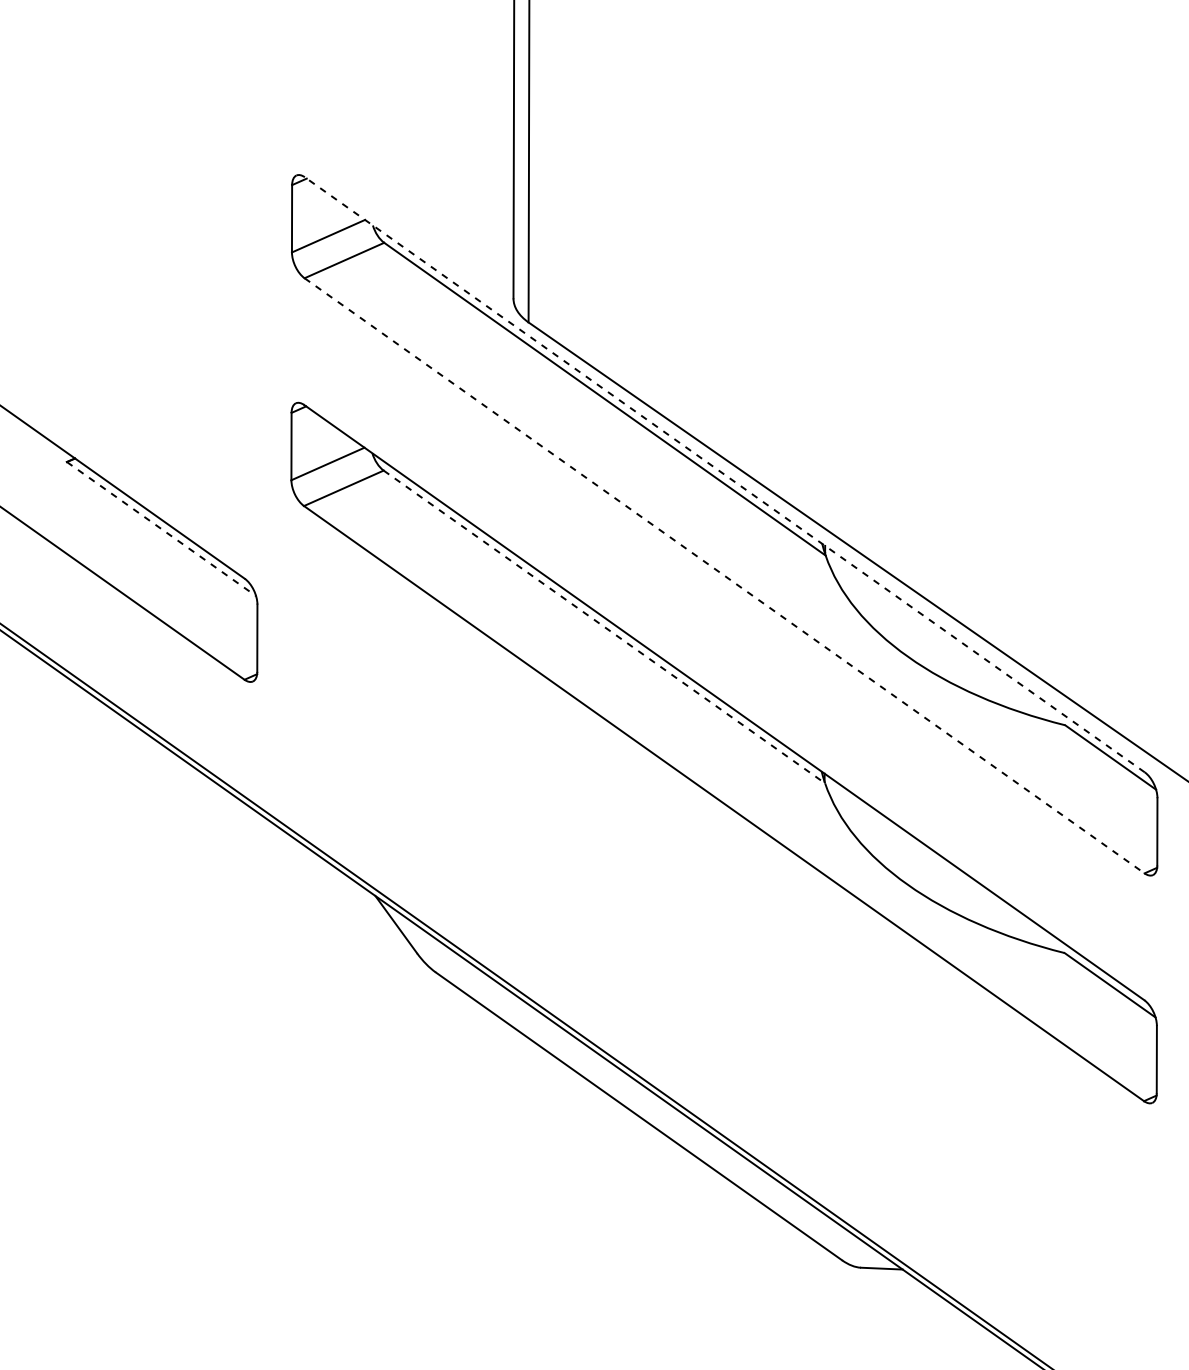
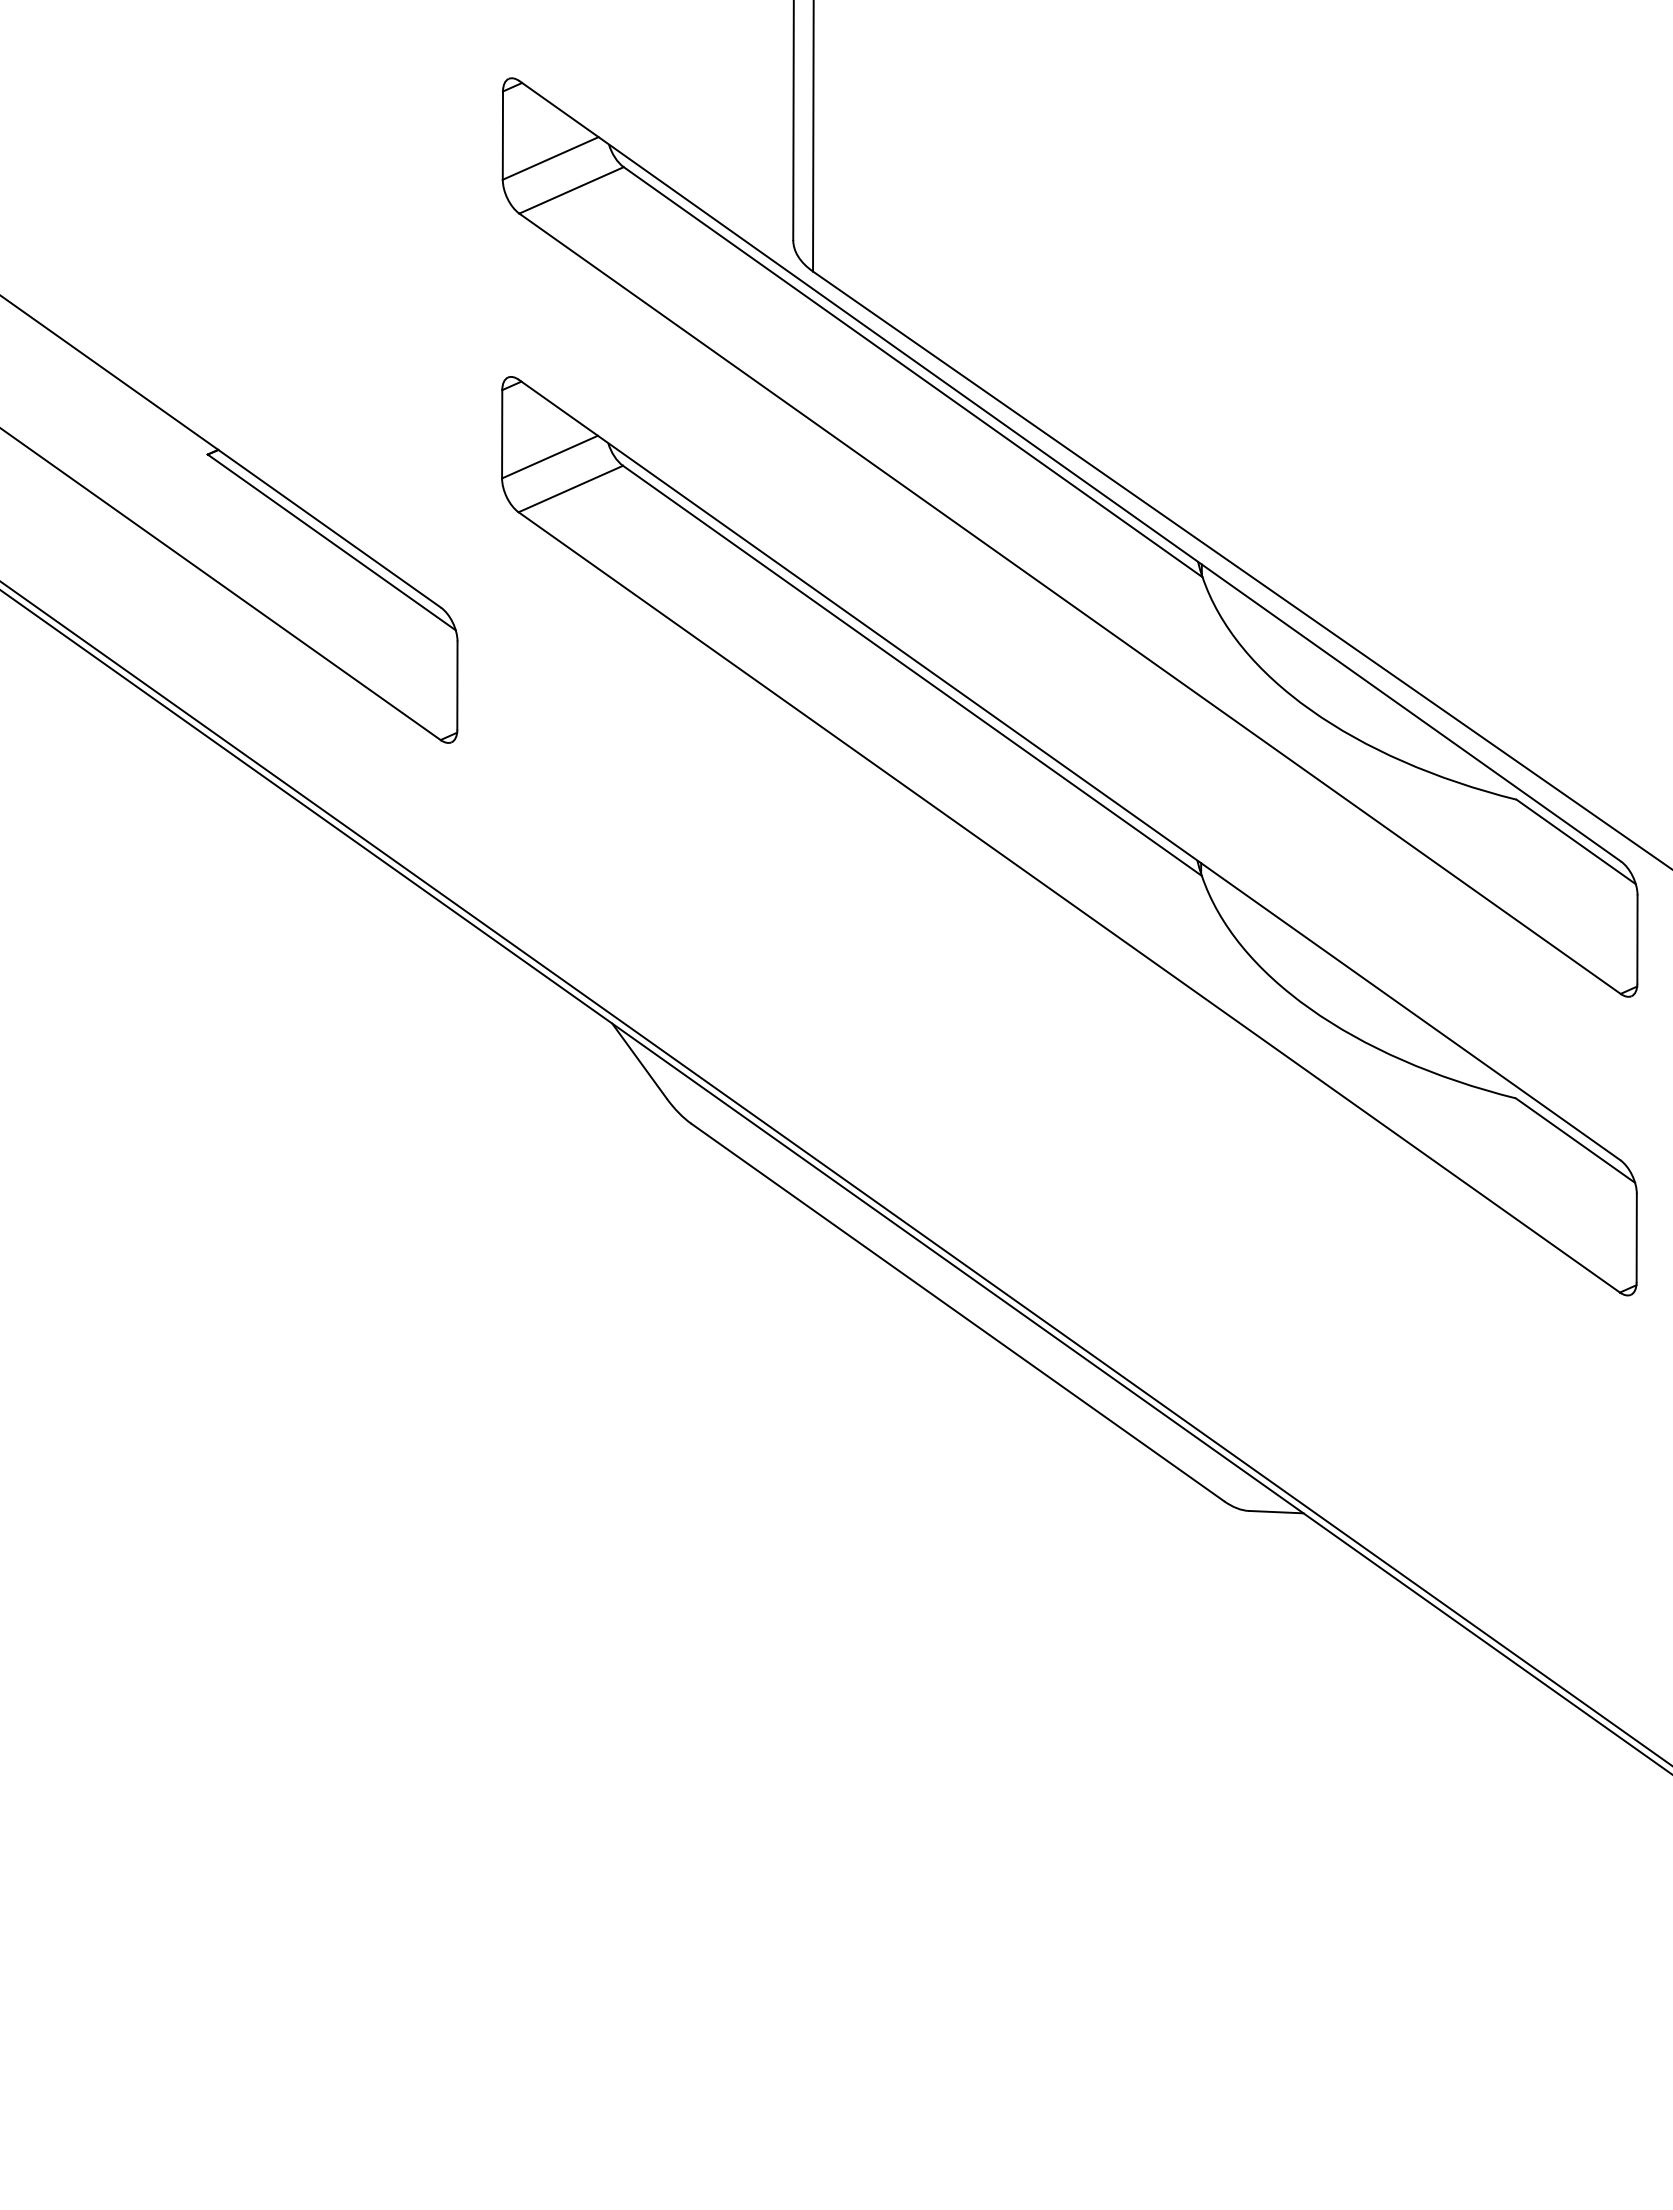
line: (724, 474) -> (1070, 471), dashed -> solid
line: (162, 529) -> (332, 542), dashed -> solid
line: (724, 575) -> (1070, 603), dashed -> solid
line: (604, 626) -> (912, 670), dashed -> solid

